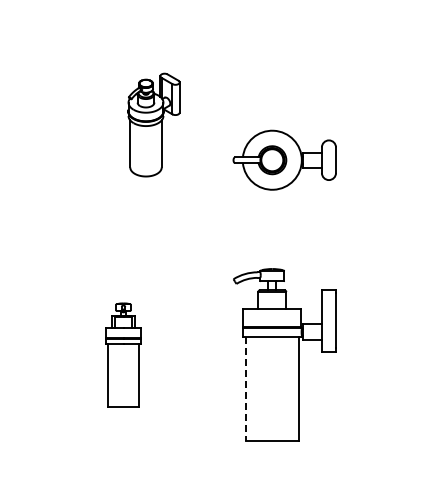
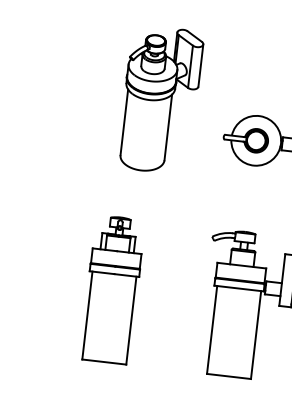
part: (153, 124) -> (160, 99), size x1.67
part: (123, 354) -> (112, 289), size x1.67
line: (246, 389) -> (212, 330), dashed -> solid

